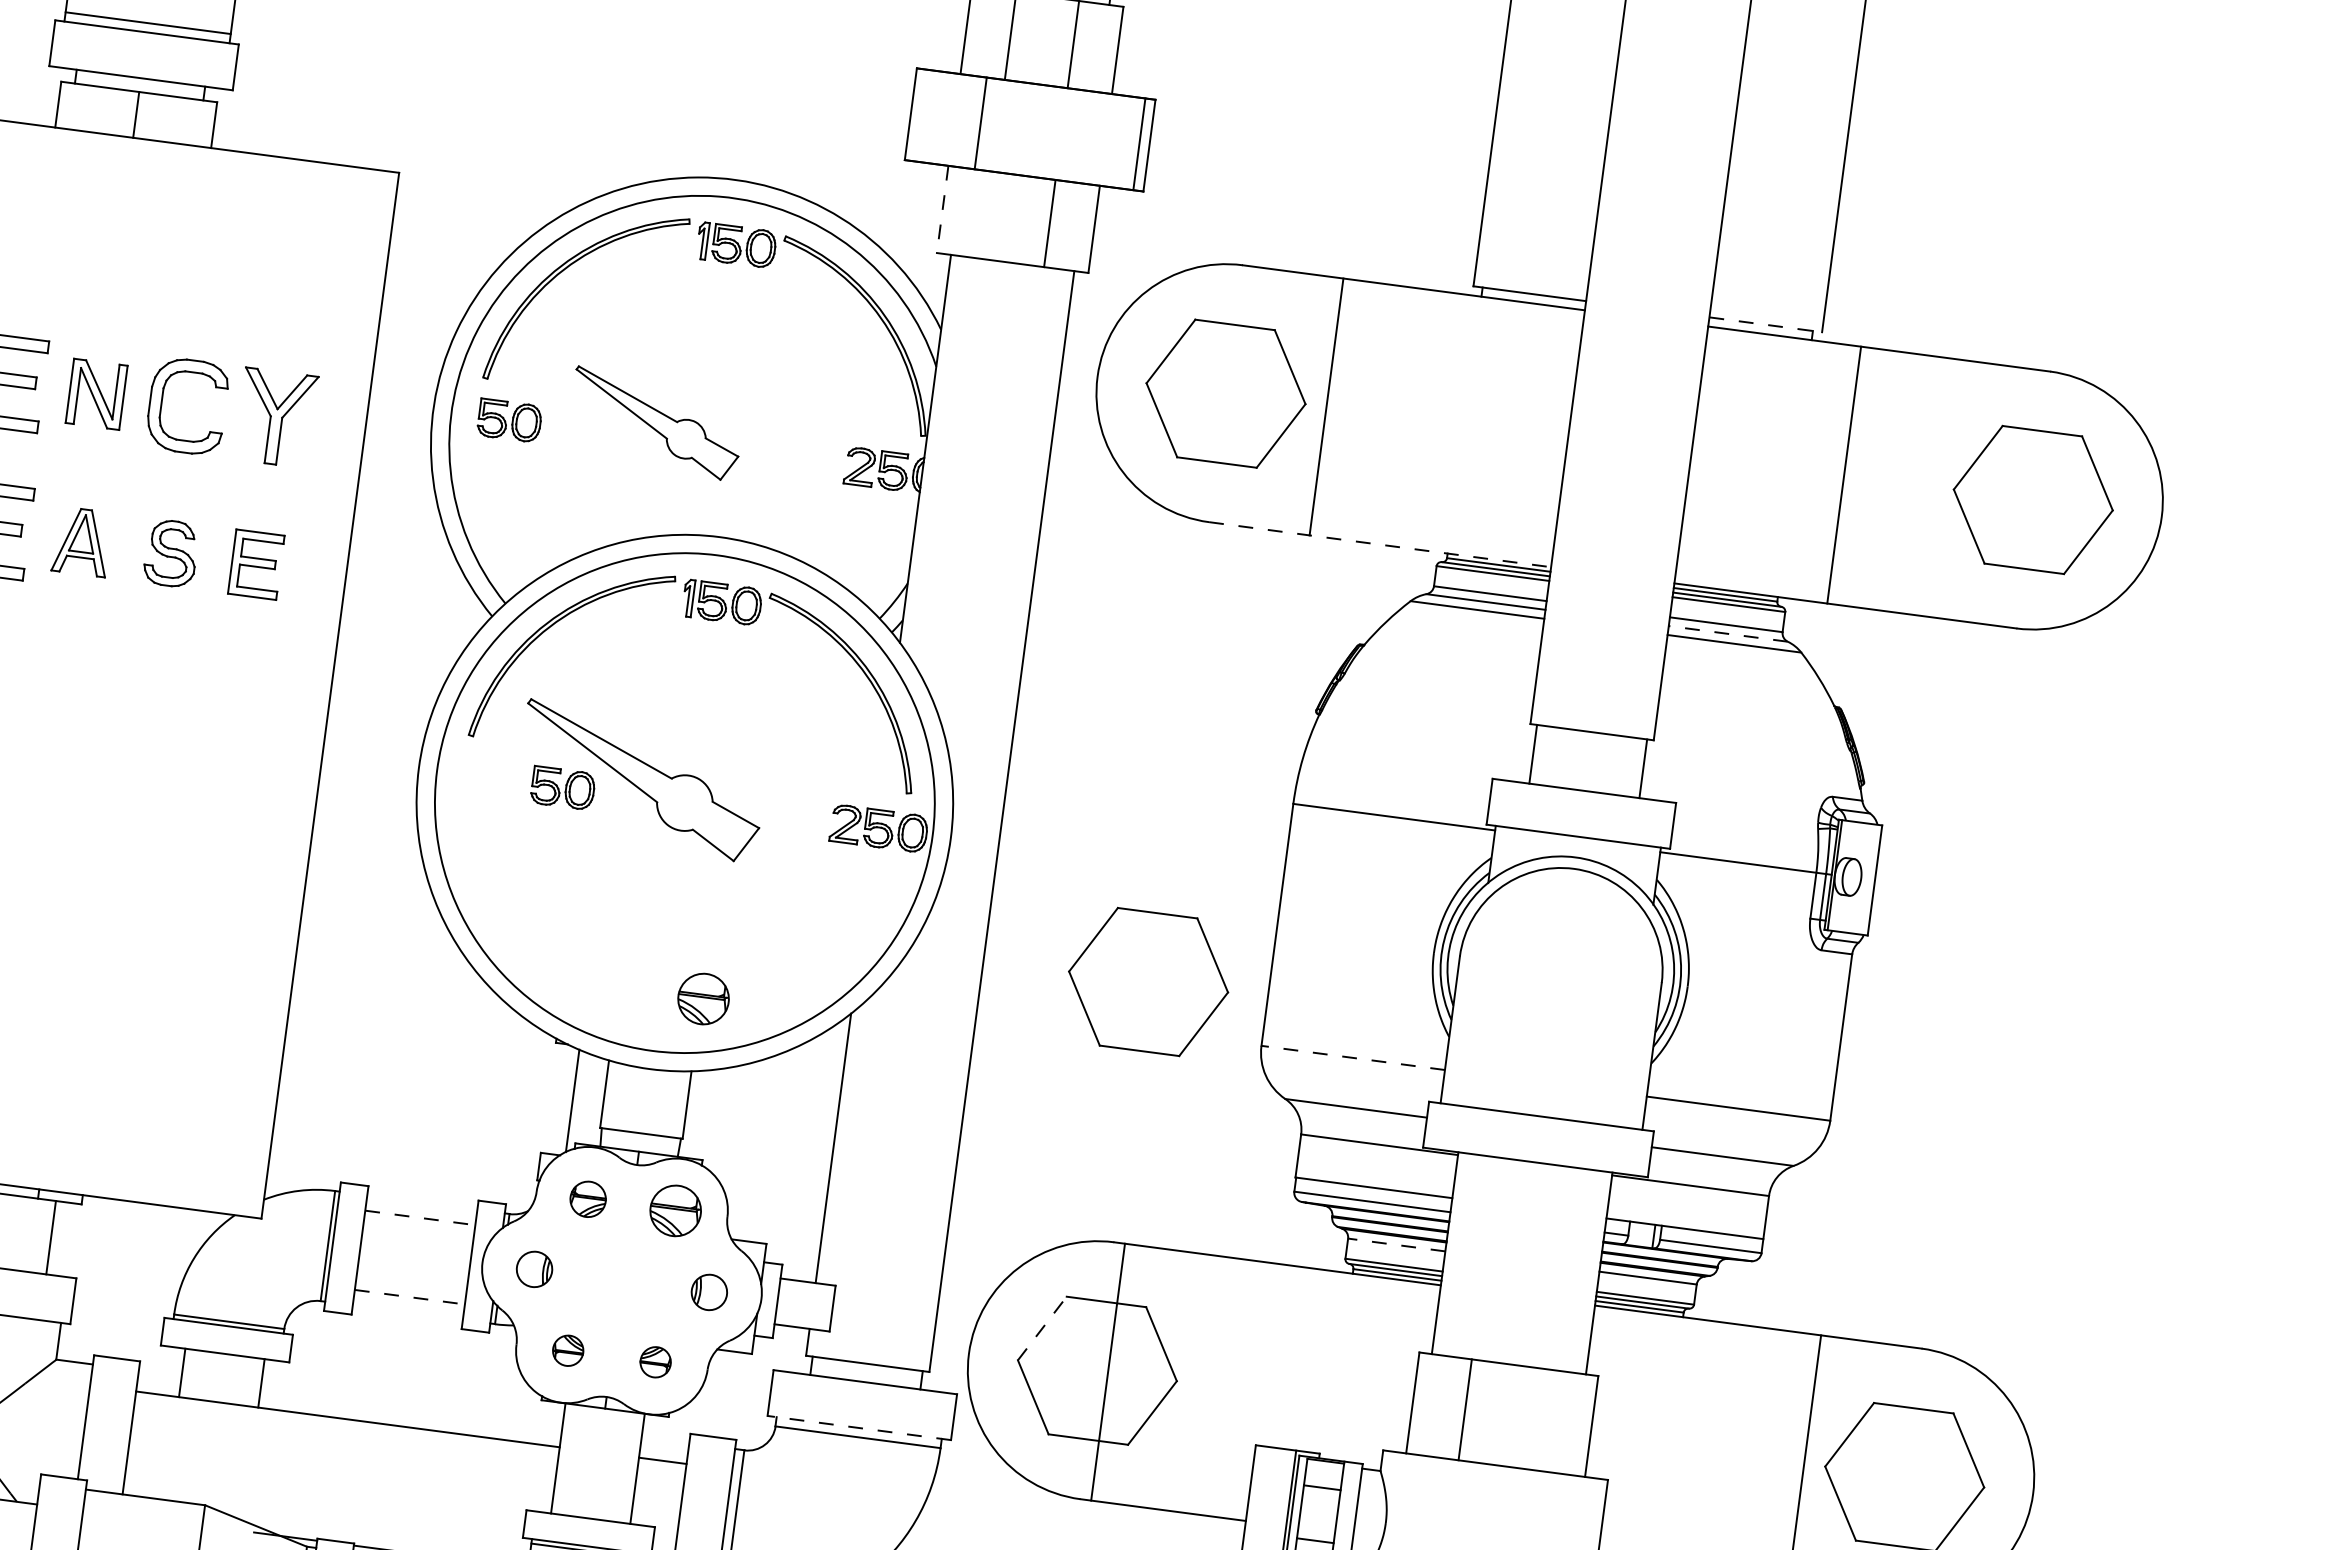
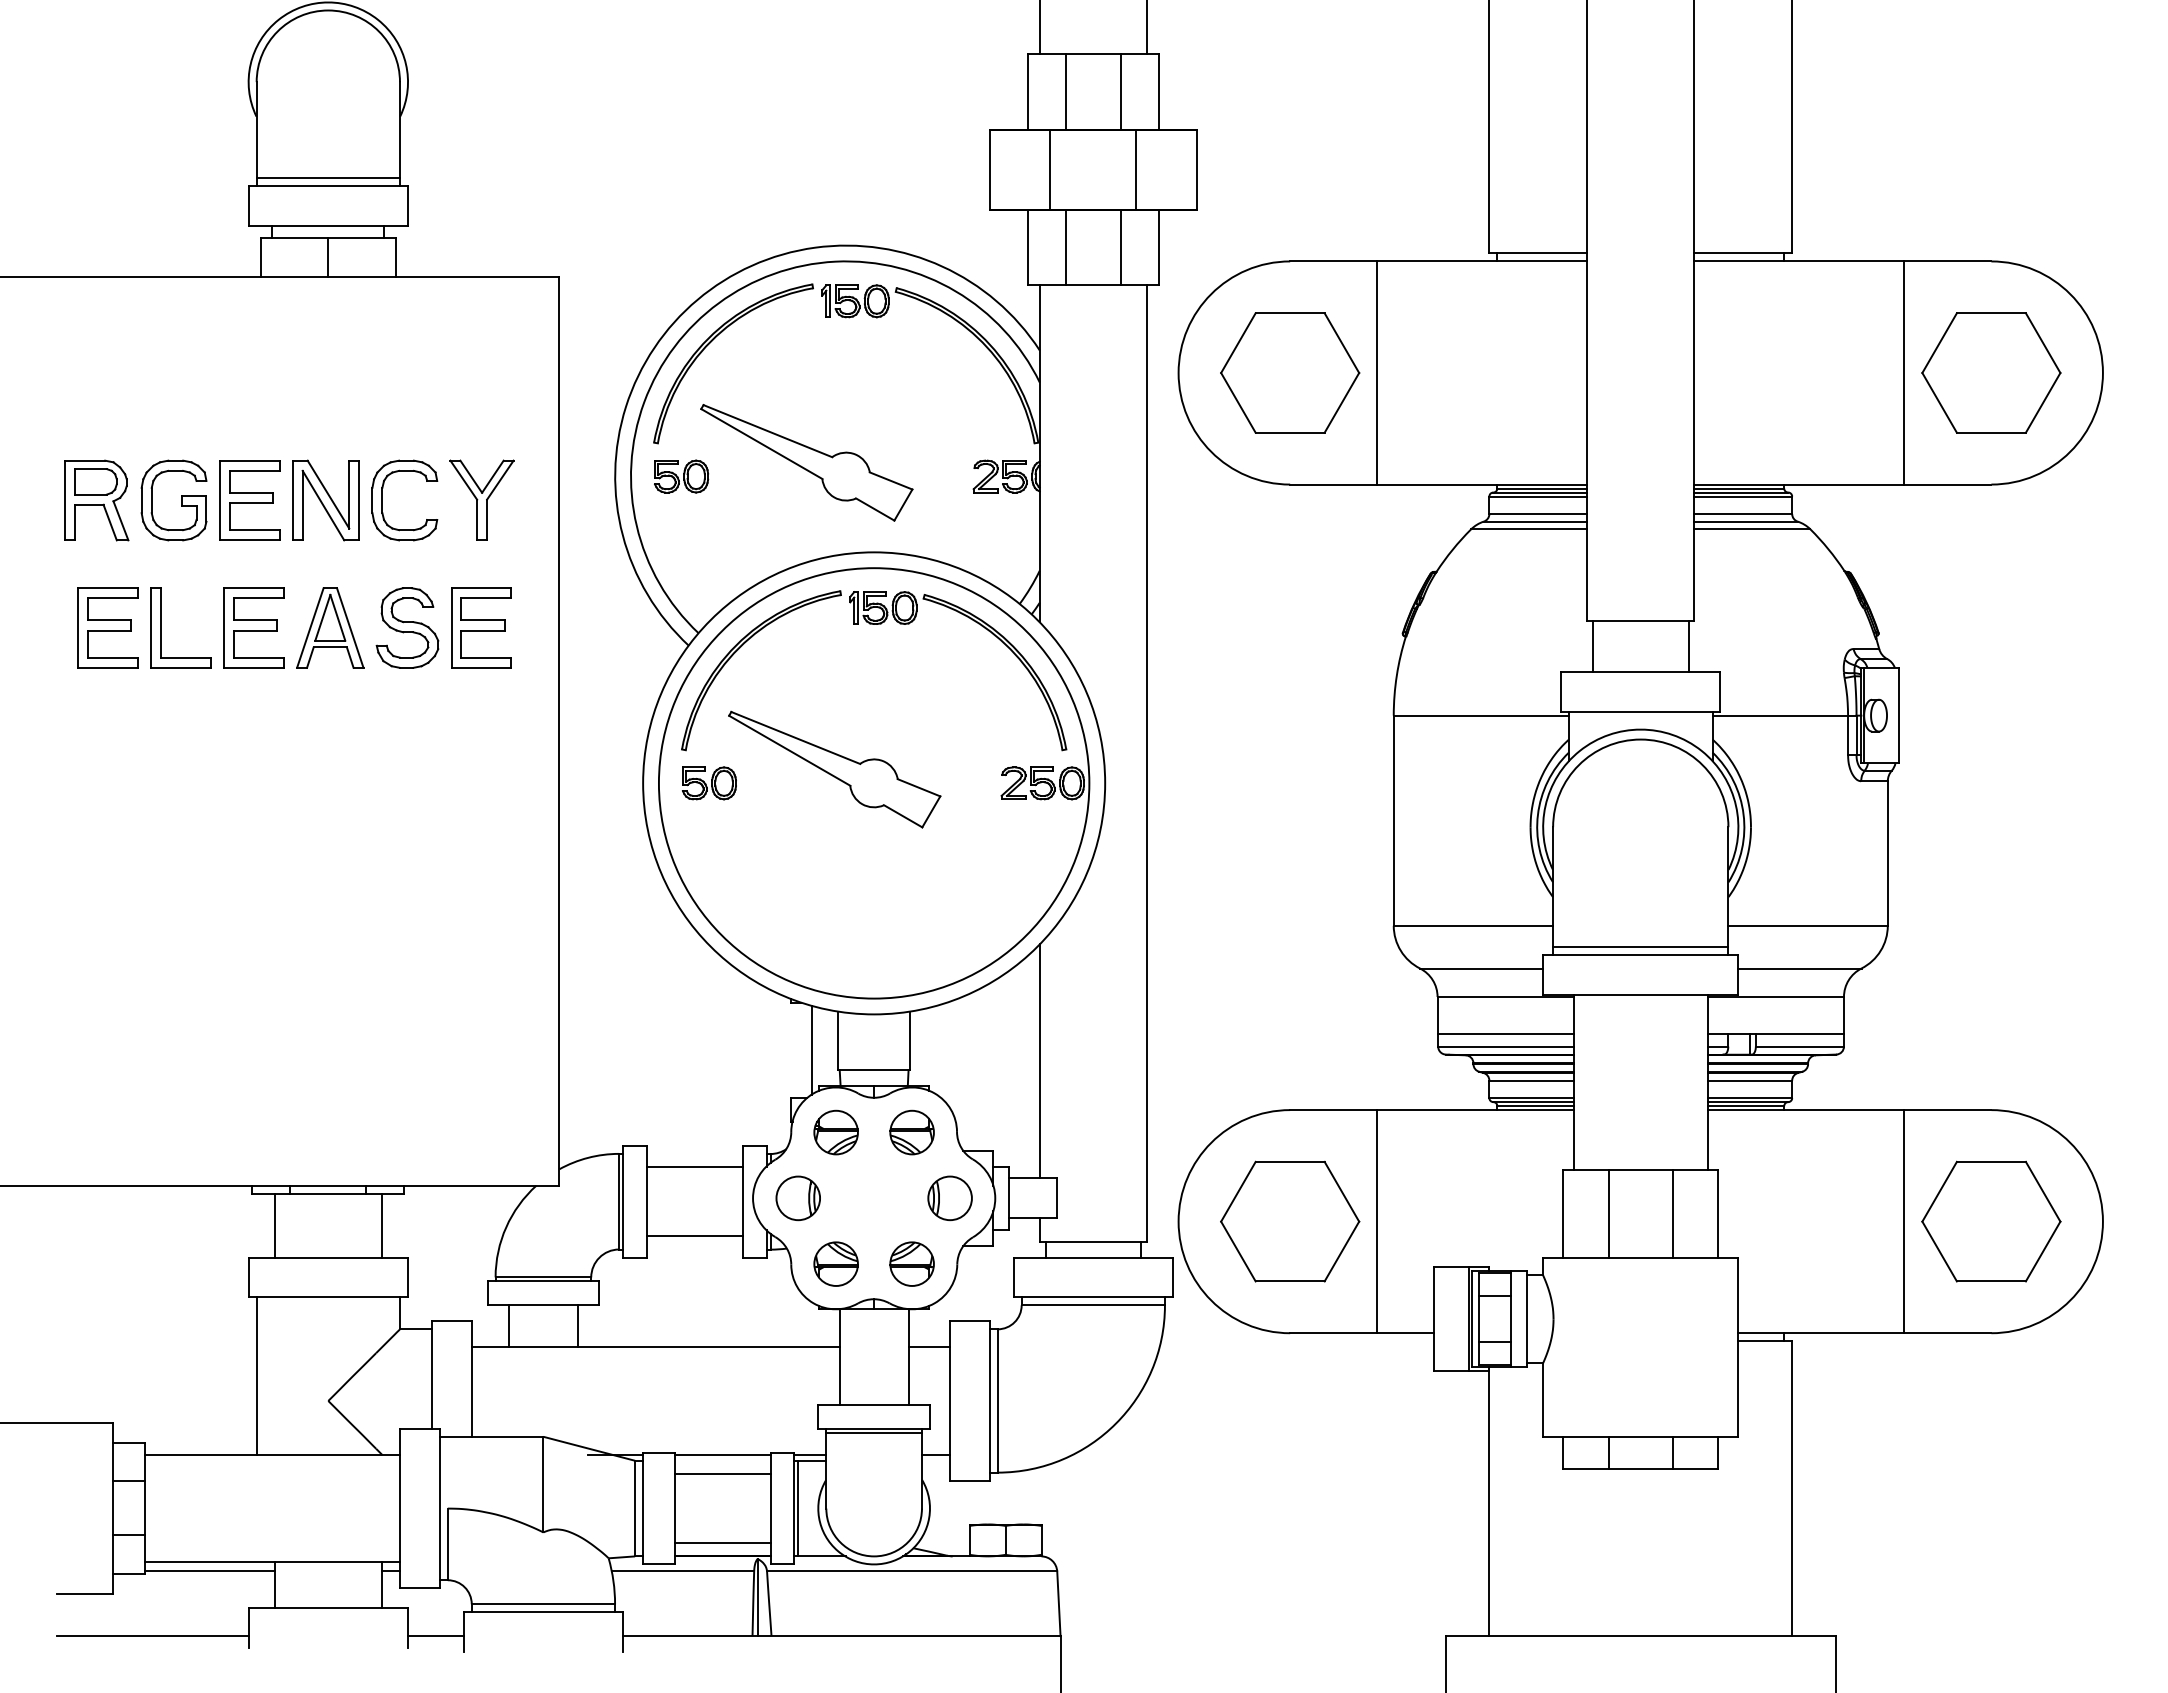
line: (1139, 144) -> (1136, 169), moved
line: (942, 209) -> (1027, 247), dashed -> solid
line: (987, 215) -> (1066, 247), added
line: (1766, 324) -> (1743, 253), dashed -> solid
part: (96, 394) -> (325, 500), size x1.43
part: (655, 423) -> (806, 462), size x1.43
line: (1844, 474) -> (1904, 372), moved
part: (82, 541) -> (330, 627), size x1.43
line: (1379, 544) -> (1438, 484), dashed -> solid
part: (171, 552) -> (407, 627), size x1.43
part: (256, 564) -> (481, 627), size x1.43
line: (1728, 633) -> (1746, 521), dashed -> solid
part: (563, 788) -> (709, 783), moved
part: (1149, 981) -> (1290, 883), removed
part: (702, 998) -> (911, 948), removed
line: (1353, 1057) -> (1473, 925), dashed -> solid
line: (1542, 1107) -> (1640, 946), added
part: (587, 1199) -> (835, 1132), size x1.43
line: (419, 1218) -> (694, 1167), dashed -> solid
line: (1396, 1244) -> (1531, 1080), dashed -> solid
part: (533, 1269) -> (797, 1198), size x1.43
part: (708, 1292) -> (949, 1198), size x1.43
line: (409, 1297) -> (694, 1236), dashed -> solid
line: (1042, 1328) -> (1238, 1191), dashed -> solid
part: (567, 1350) -> (835, 1263), size x1.67
part: (655, 1361) -> (911, 1263), size x1.67
line: (1108, 1371) -> (1377, 1221), moved
line: (1538, 1419) -> (1672, 1213), added
line: (859, 1428) -> (1093, 1297), dashed -> solid

